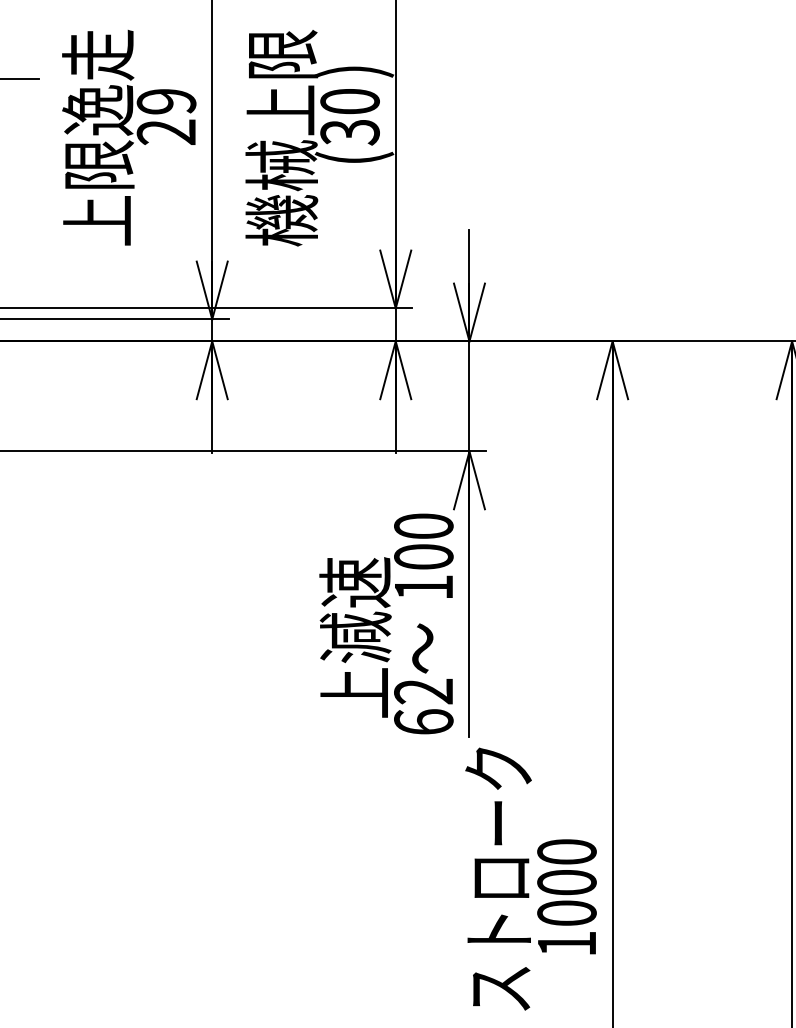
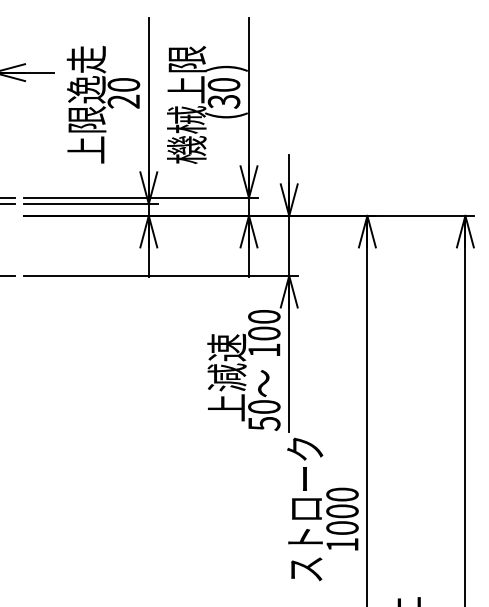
text: (165, 100) -> (123, 84), 29 -> 20
text: (424, 707) -> (264, 415), 62 -> 50

